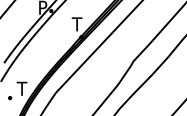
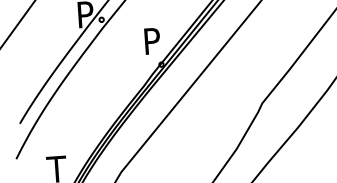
text: (76, 24) -> (150, 41), T -> P

